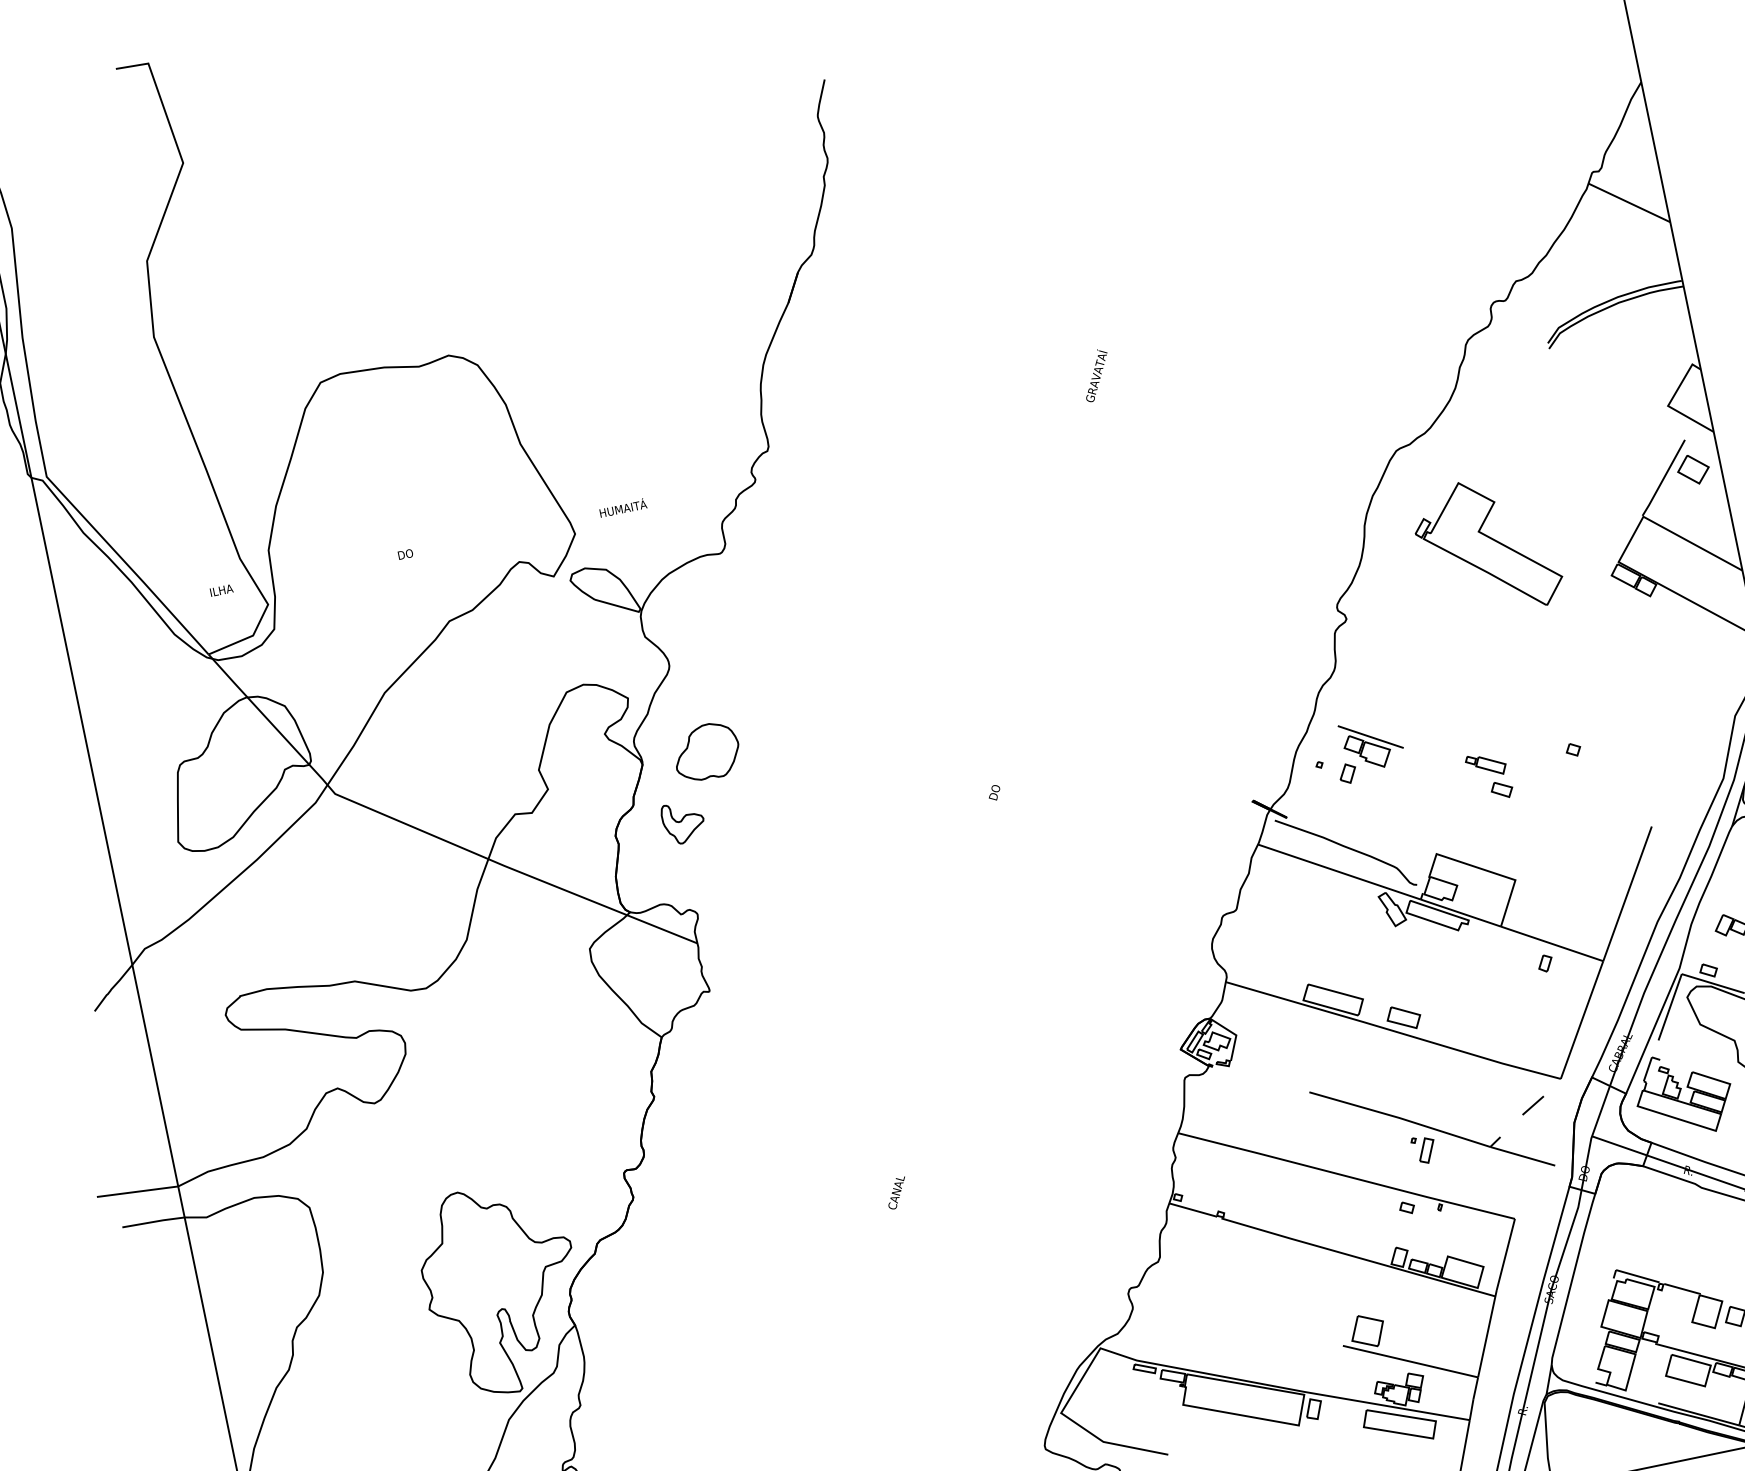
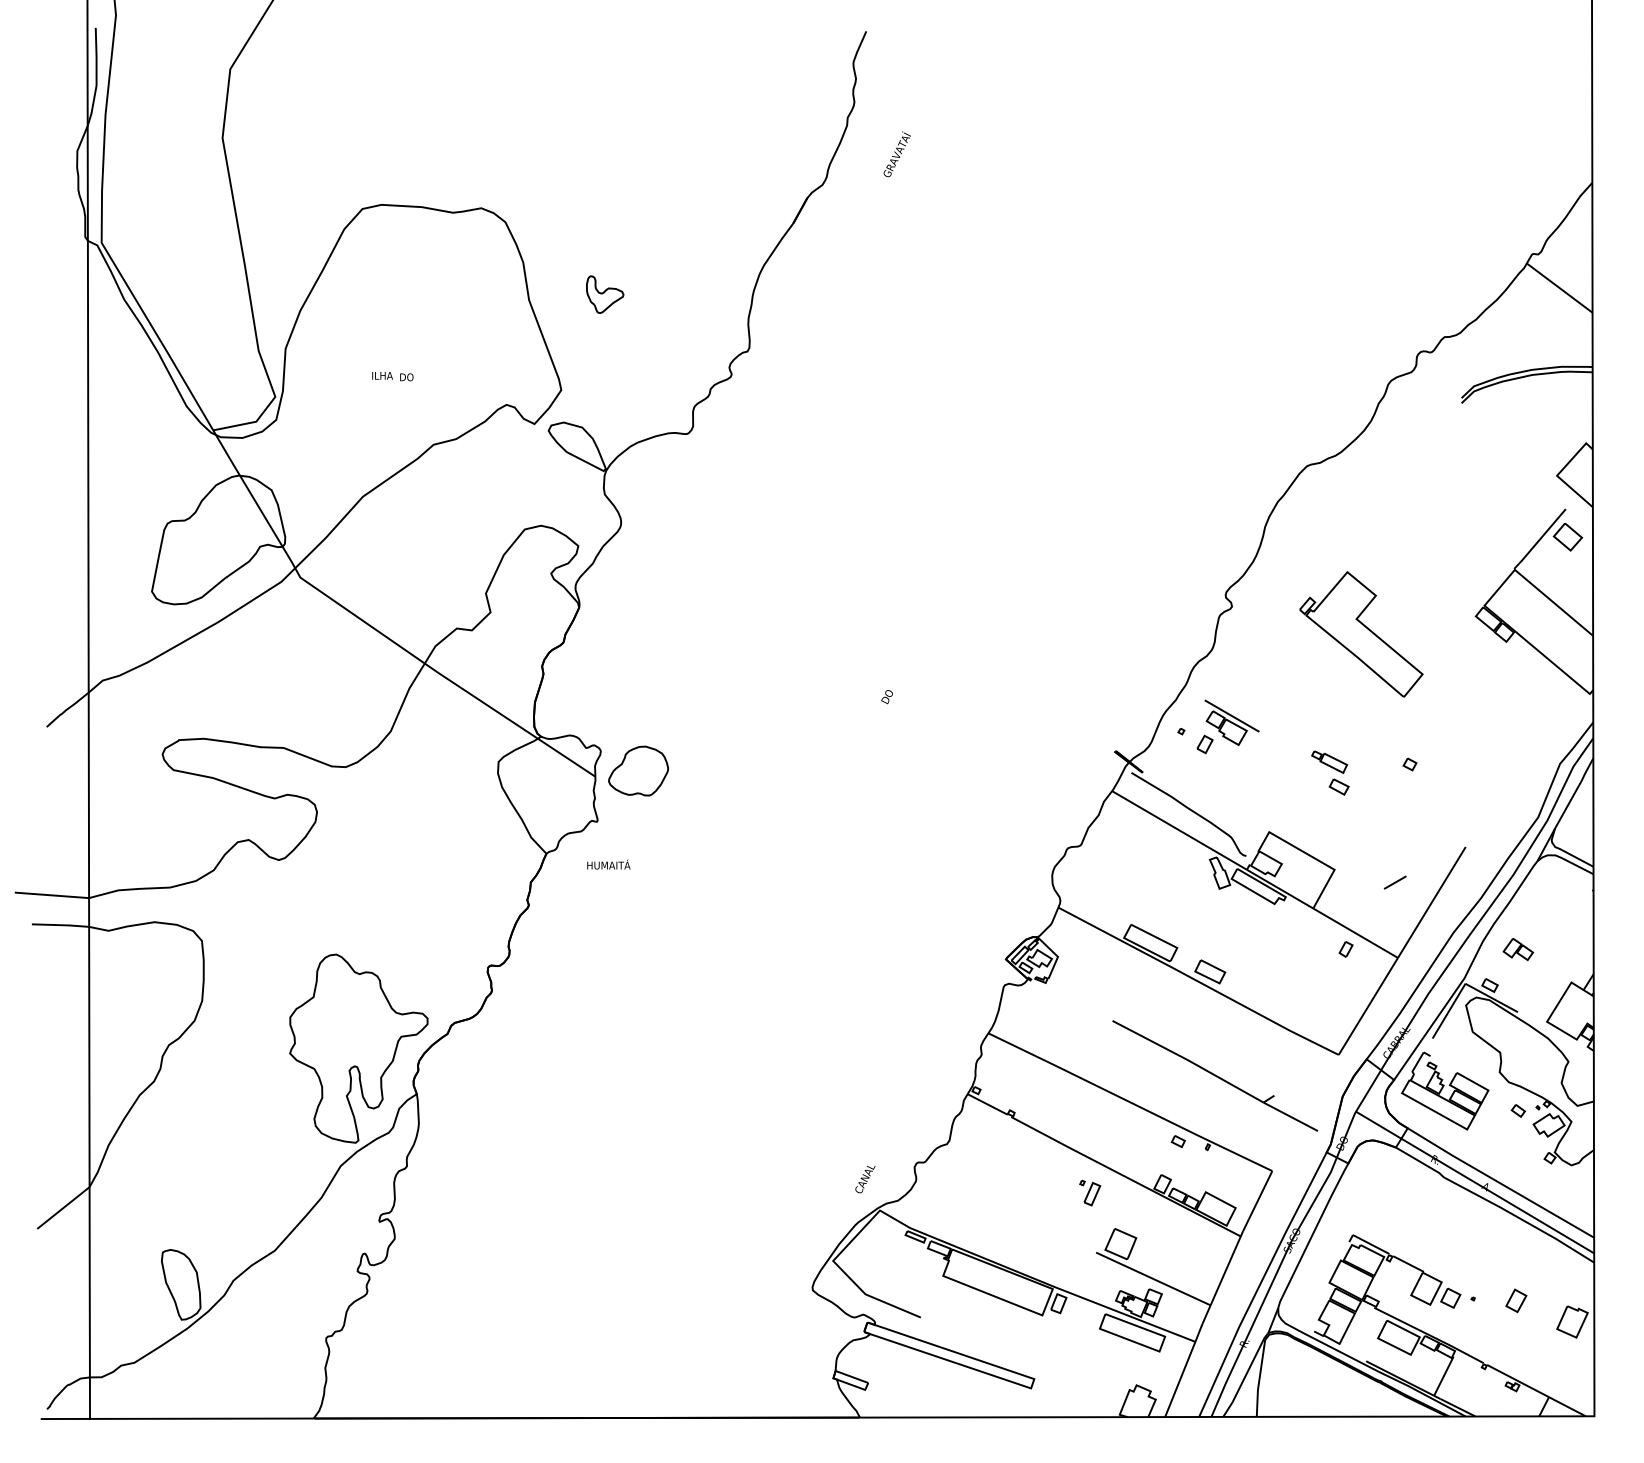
text: (1095, 375) -> (896, 154), moved
text: (622, 507) -> (608, 864), moved
part: (1487, 547) -> (1361, 634), moved
text: (221, 590) -> (382, 375), moved
part: (706, 751) -> (638, 770), moved
part: (683, 822) -> (605, 294), moved
line: (1532, 1105) -> (1394, 882), moved
part: (1424, 1149) -> (1090, 1192), moved
text: (897, 1193) -> (865, 1179), moved

